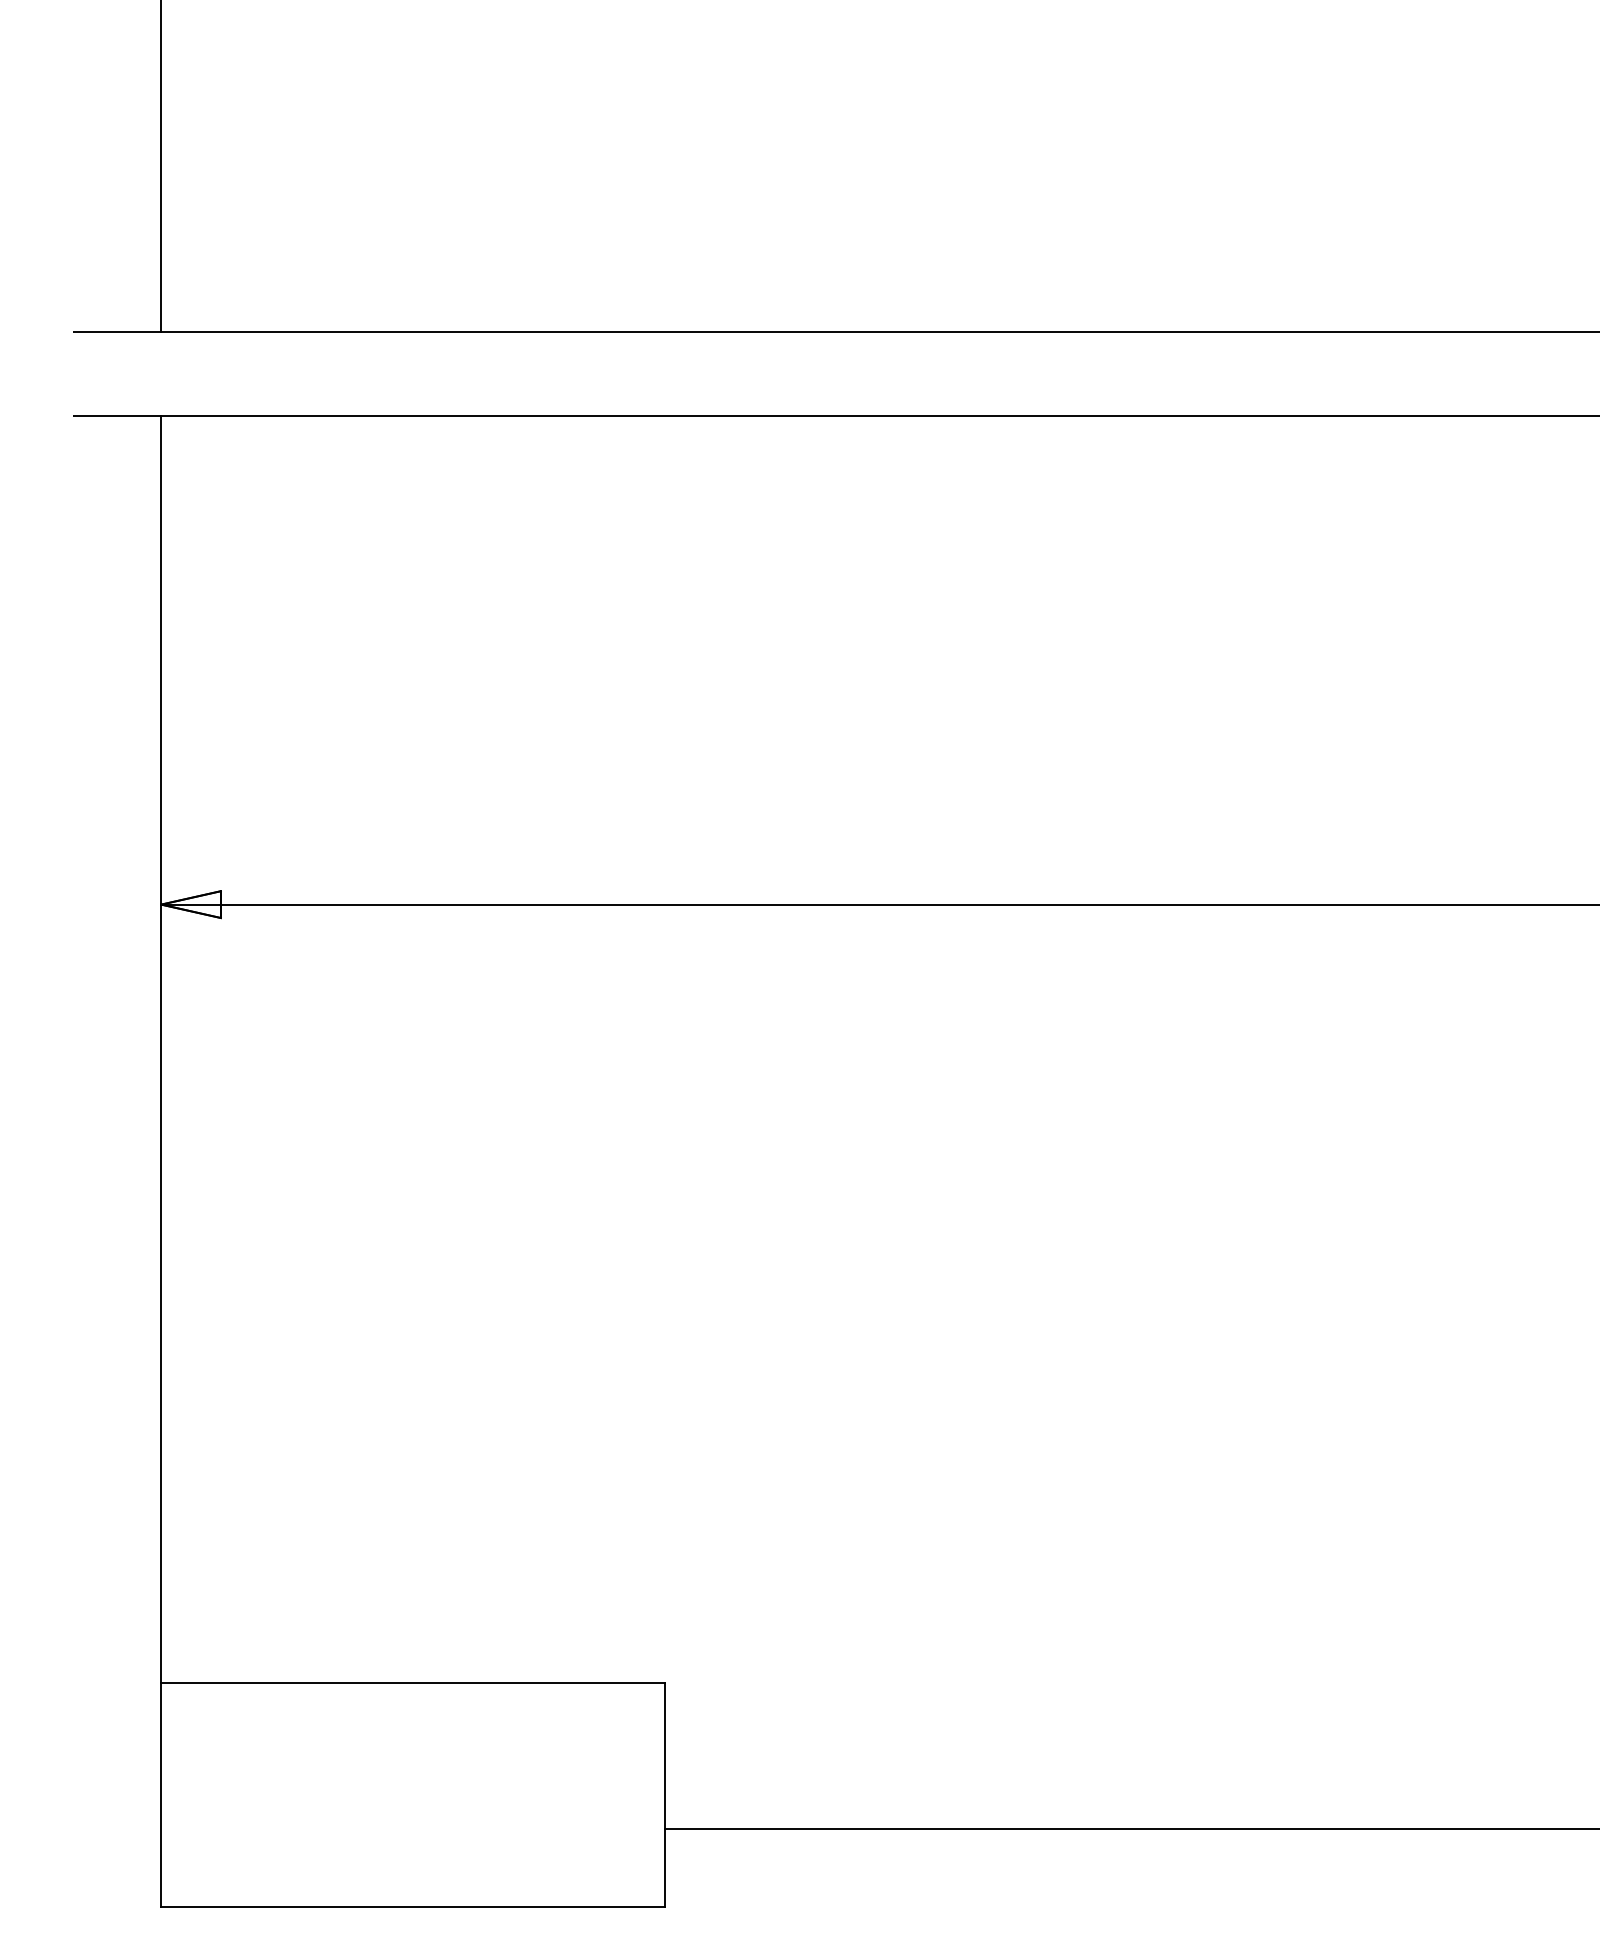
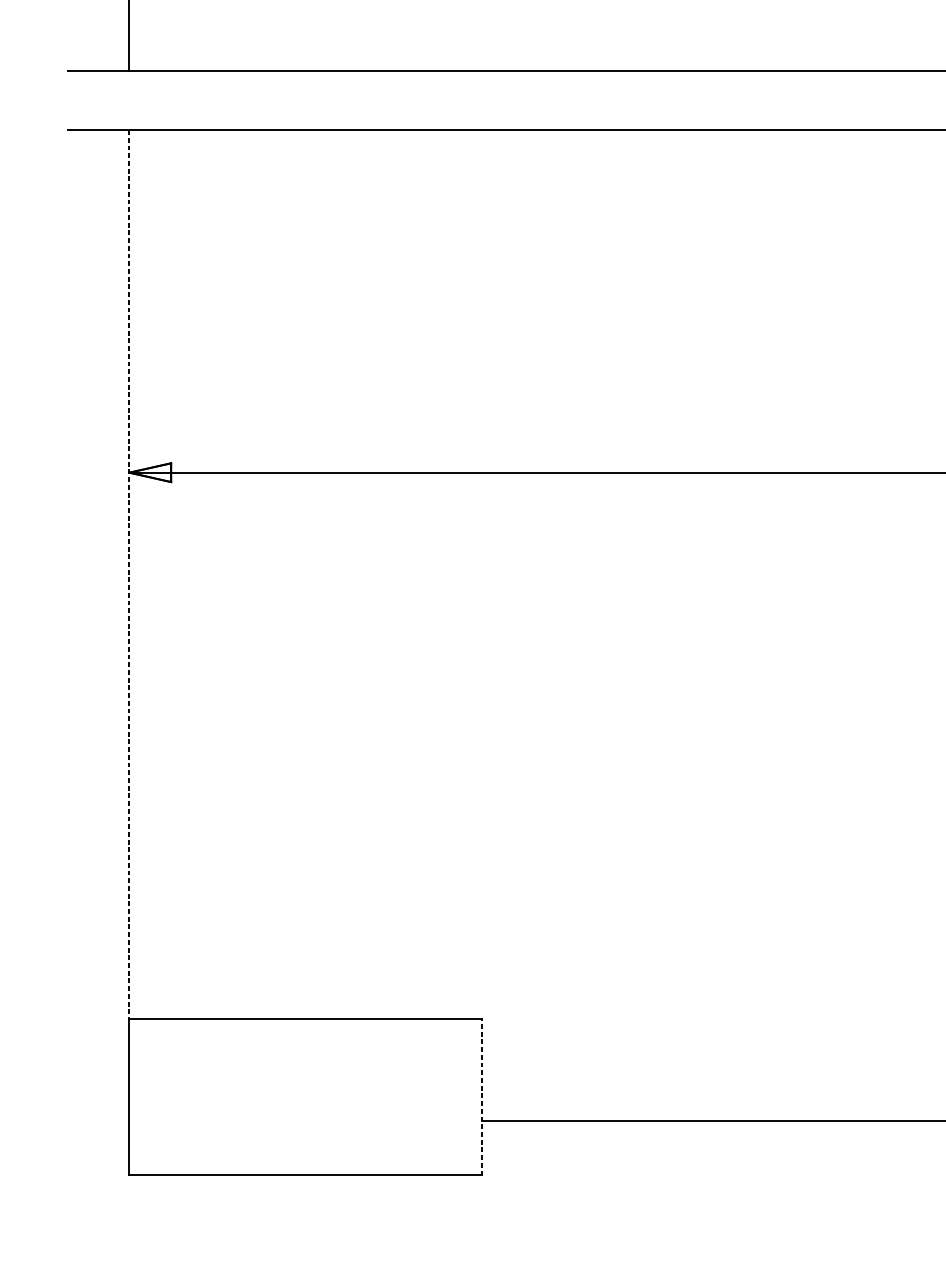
line: (161, 1049) -> (129, 574), solid -> dashed
line: (664, 1795) -> (482, 1097), solid -> dashed

